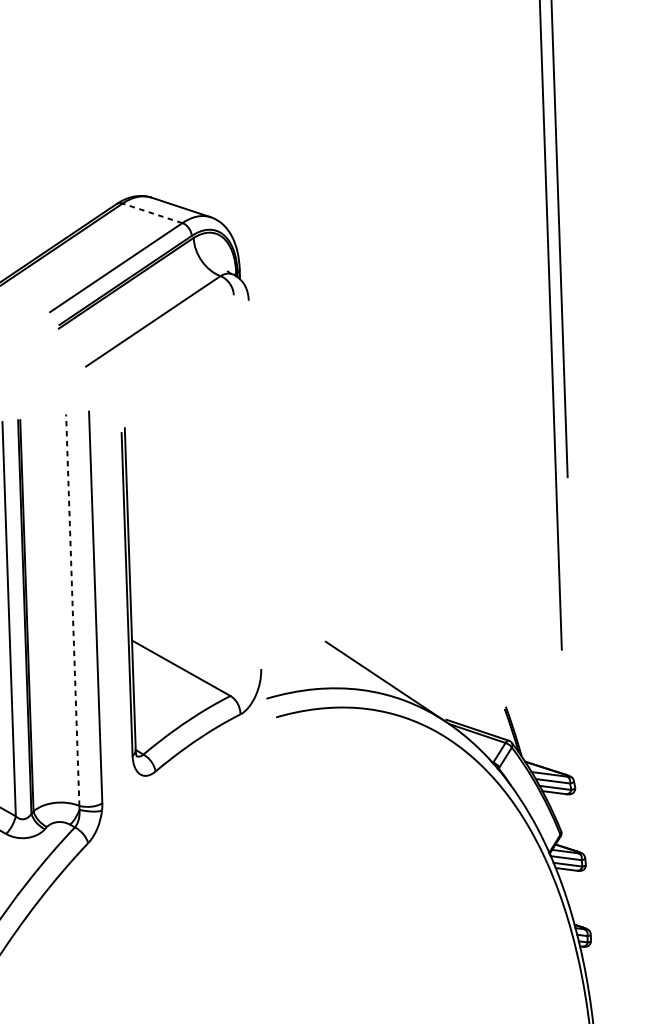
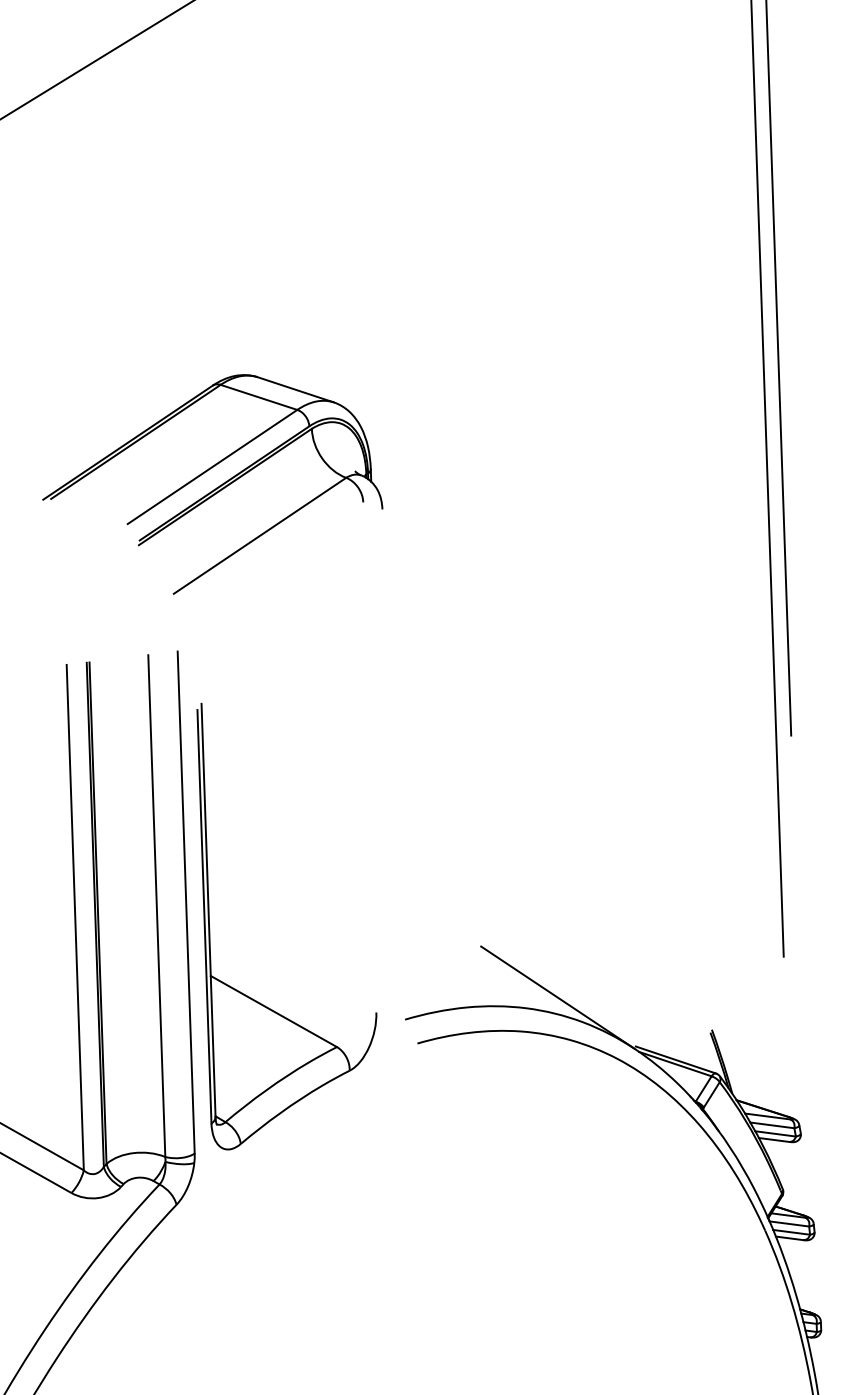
line: (152, 213) -> (258, 397), dashed -> solid
part: (131, 603) -> (210, 928), moved
line: (72, 609) -> (156, 905), dashed -> solid

